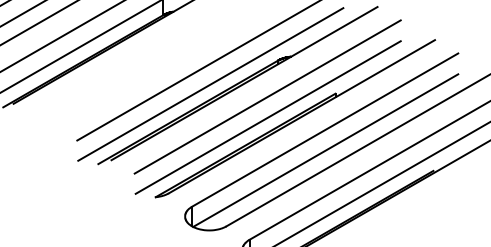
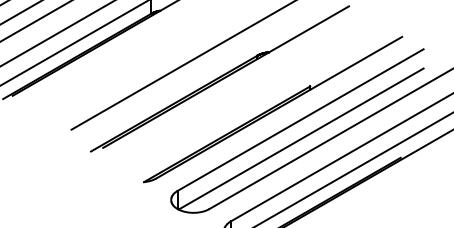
line: (210, 84) -> (194, 77), removed
line: (267, 96) -> (247, 89), removed
line: (267, 117) -> (247, 108), removed

